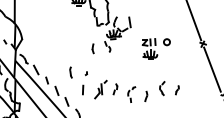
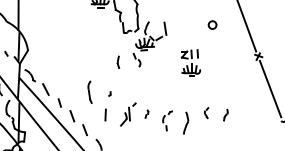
circle: (166, 41) -> (212, 24), moved
part: (71, 72) -> (90, 92), size x1.6
part: (115, 88) -> (146, 113), size x0.6
part: (162, 88) -> (206, 112), size x0.6
part: (146, 96) -> (186, 123), size x1.6

